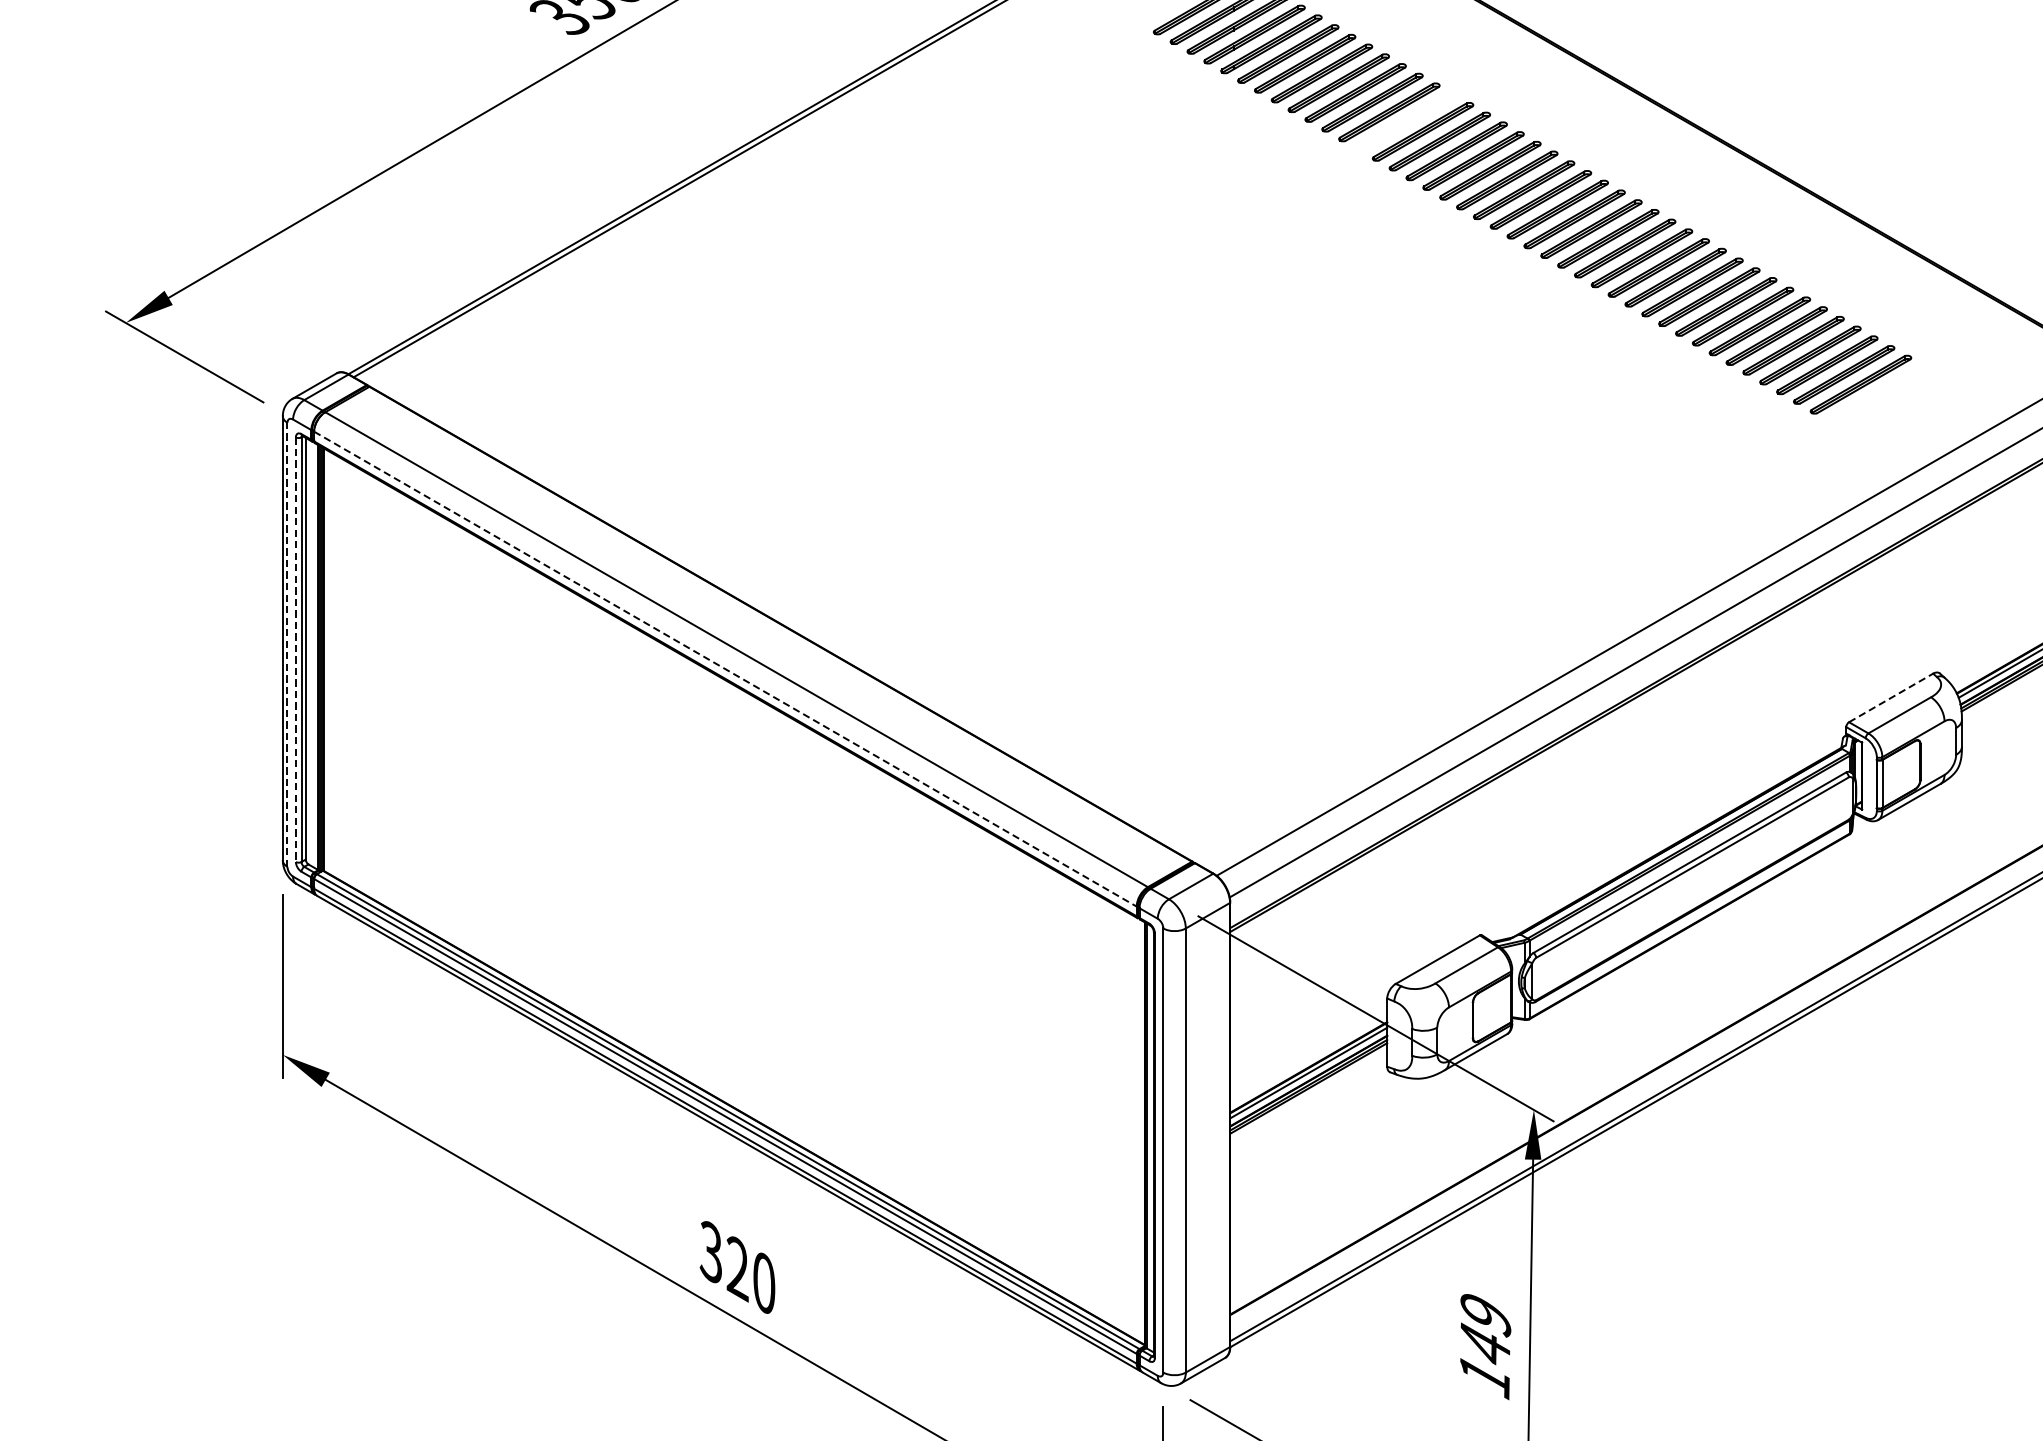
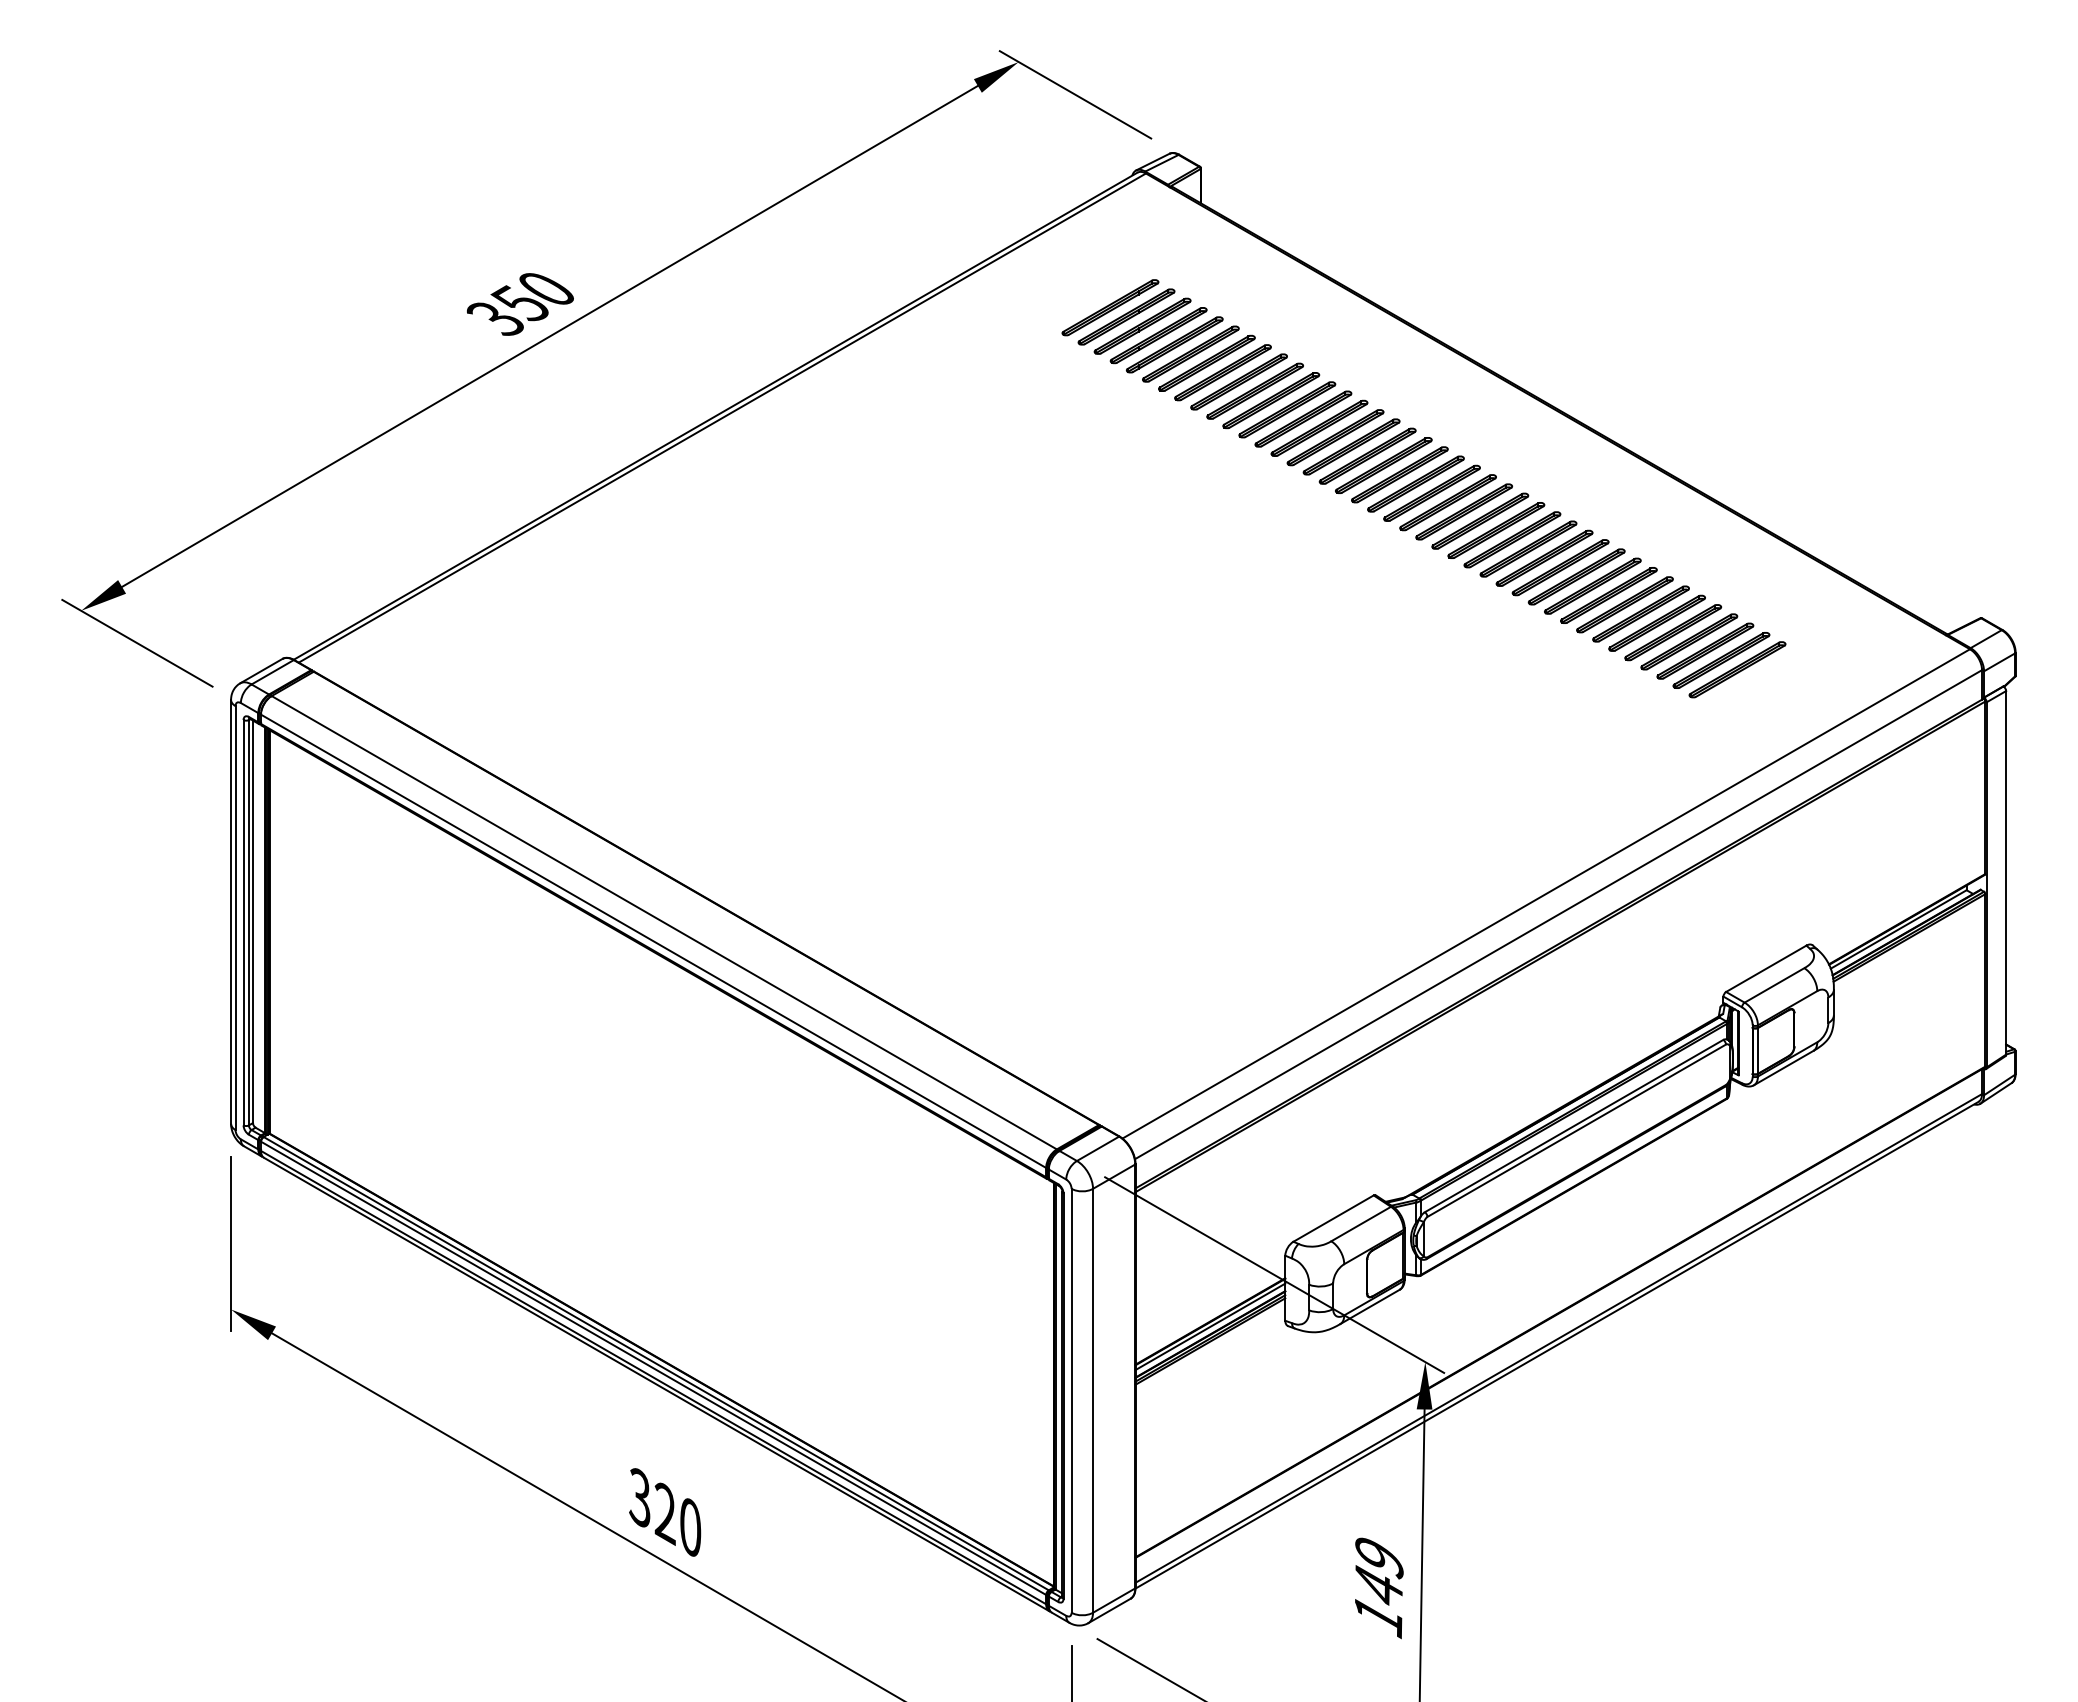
part: (1406, 121) -> (1303, 418), added
line: (287, 645) -> (235, 918), dashed -> solid
line: (295, 649) -> (243, 922), dashed -> solid
line: (726, 669) -> (654, 941), dashed -> solid
line: (1891, 697) -> (1766, 968), dashed -> solid

